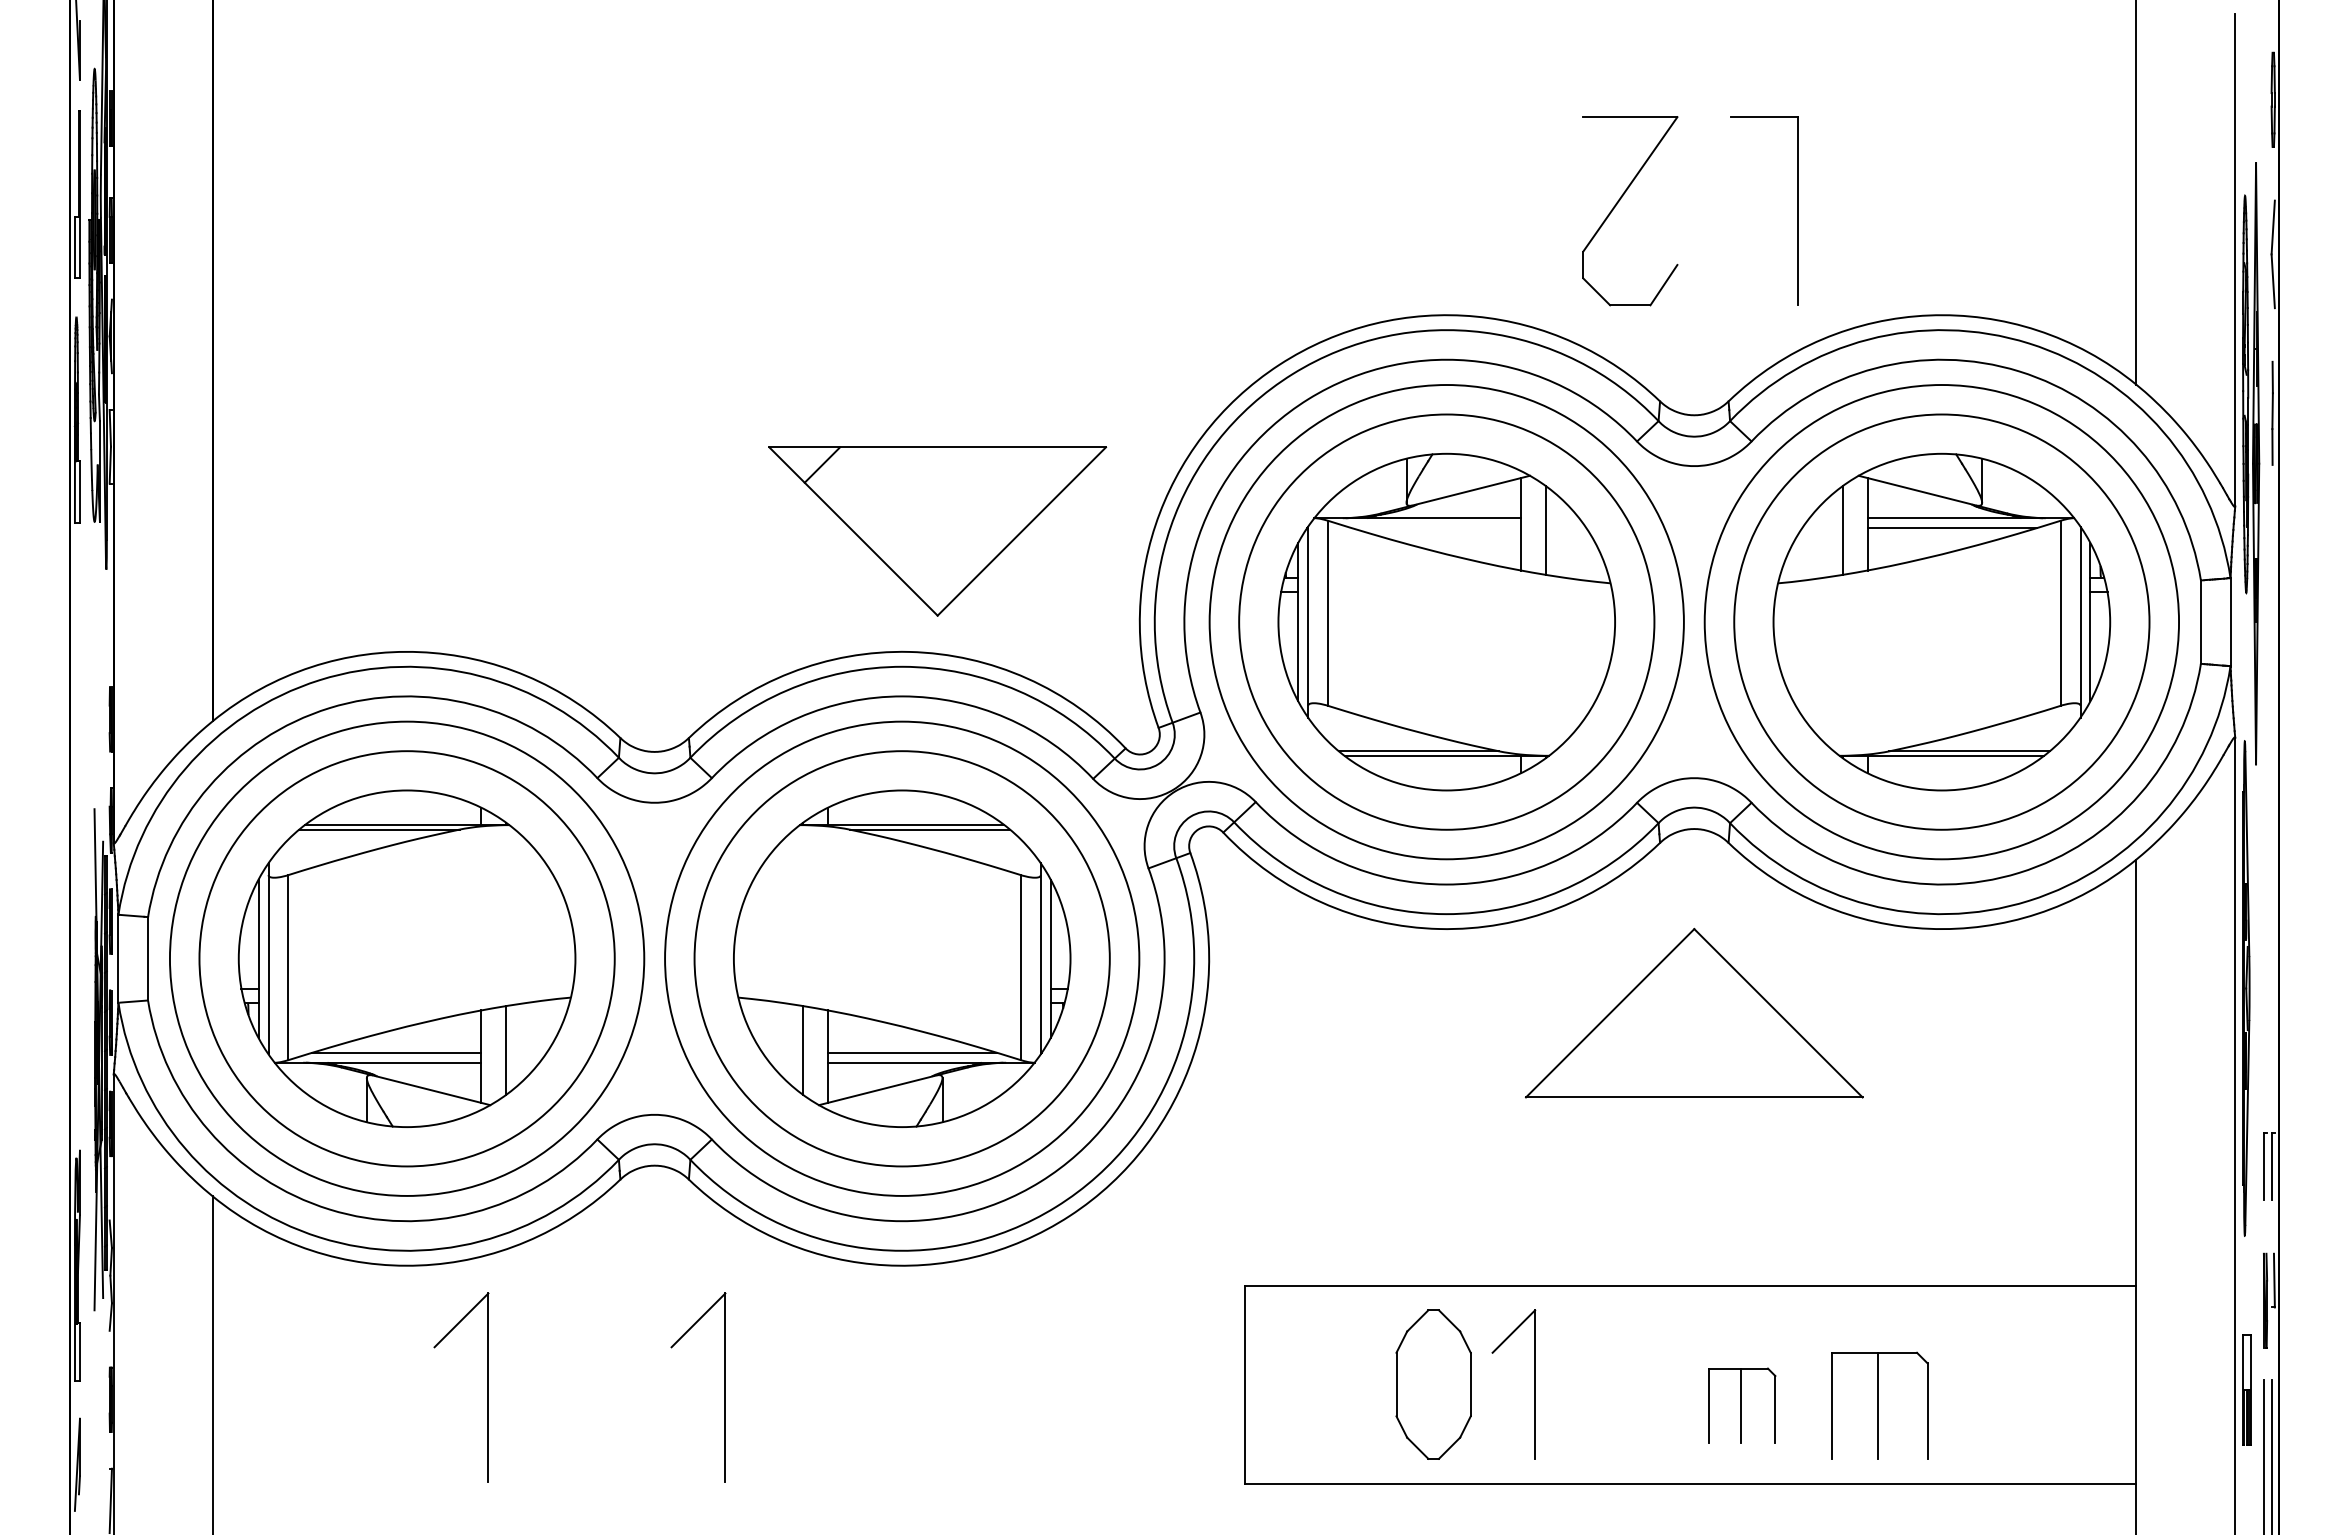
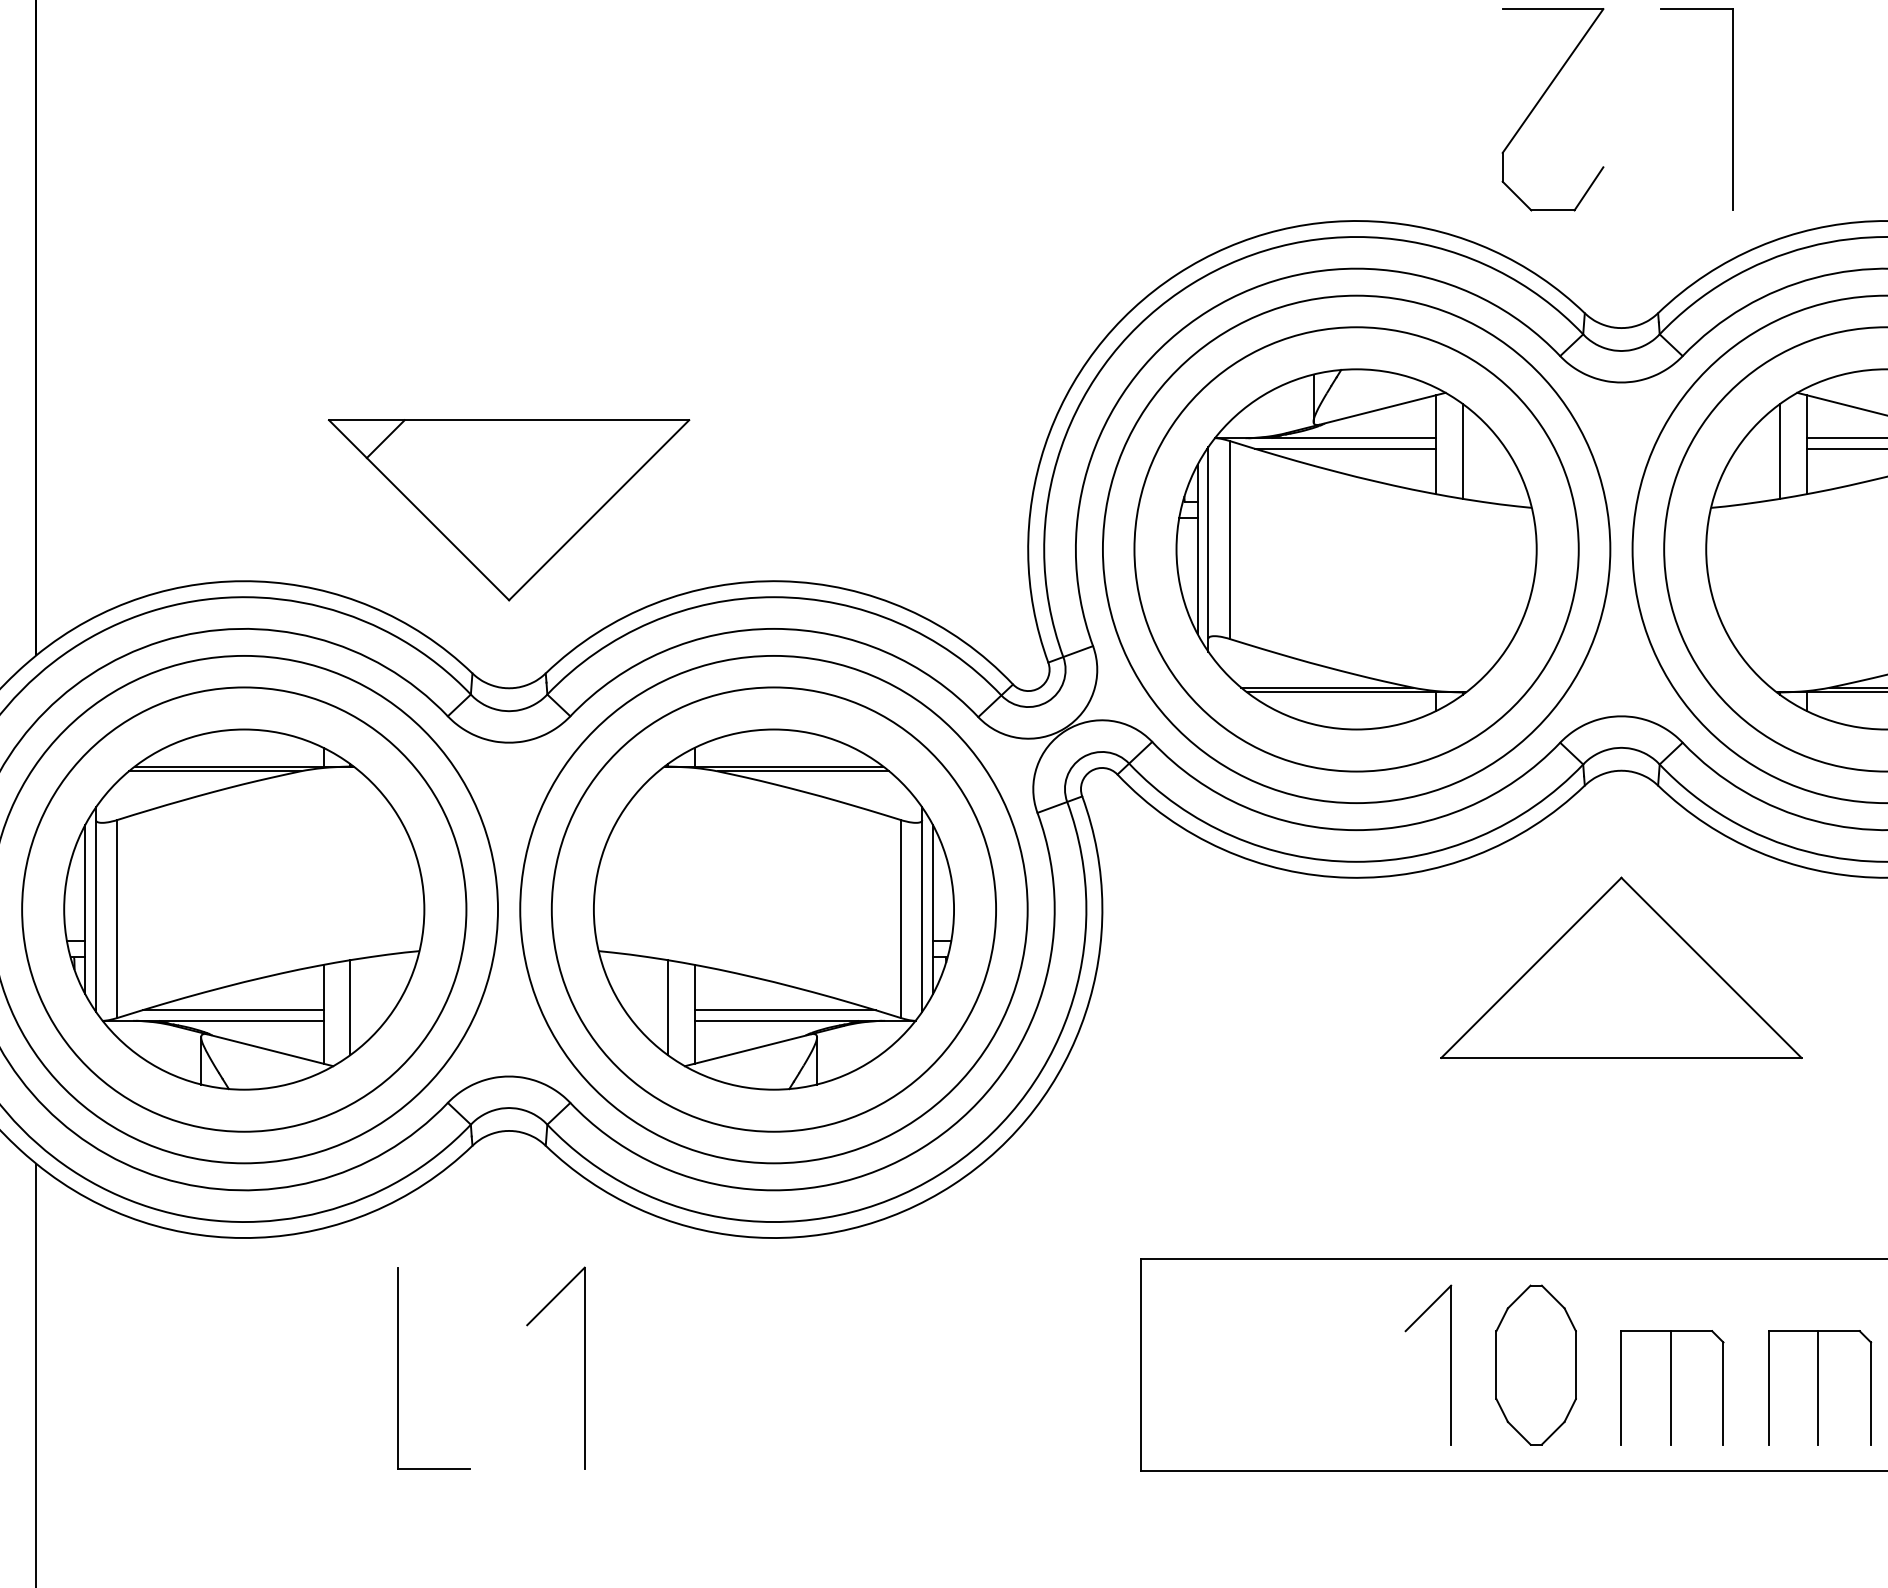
line: (1436, 528) -> (1345, 449), added
part: (937, 531) -> (508, 510), moved
part: (1433, 1384) -> (1536, 1365), moved
part: (487, 1387) -> (330, 1368), removed
part: (551, 1387) -> (398, 1368), added
part: (1741, 1405) -> (1671, 1387), size x1.43

